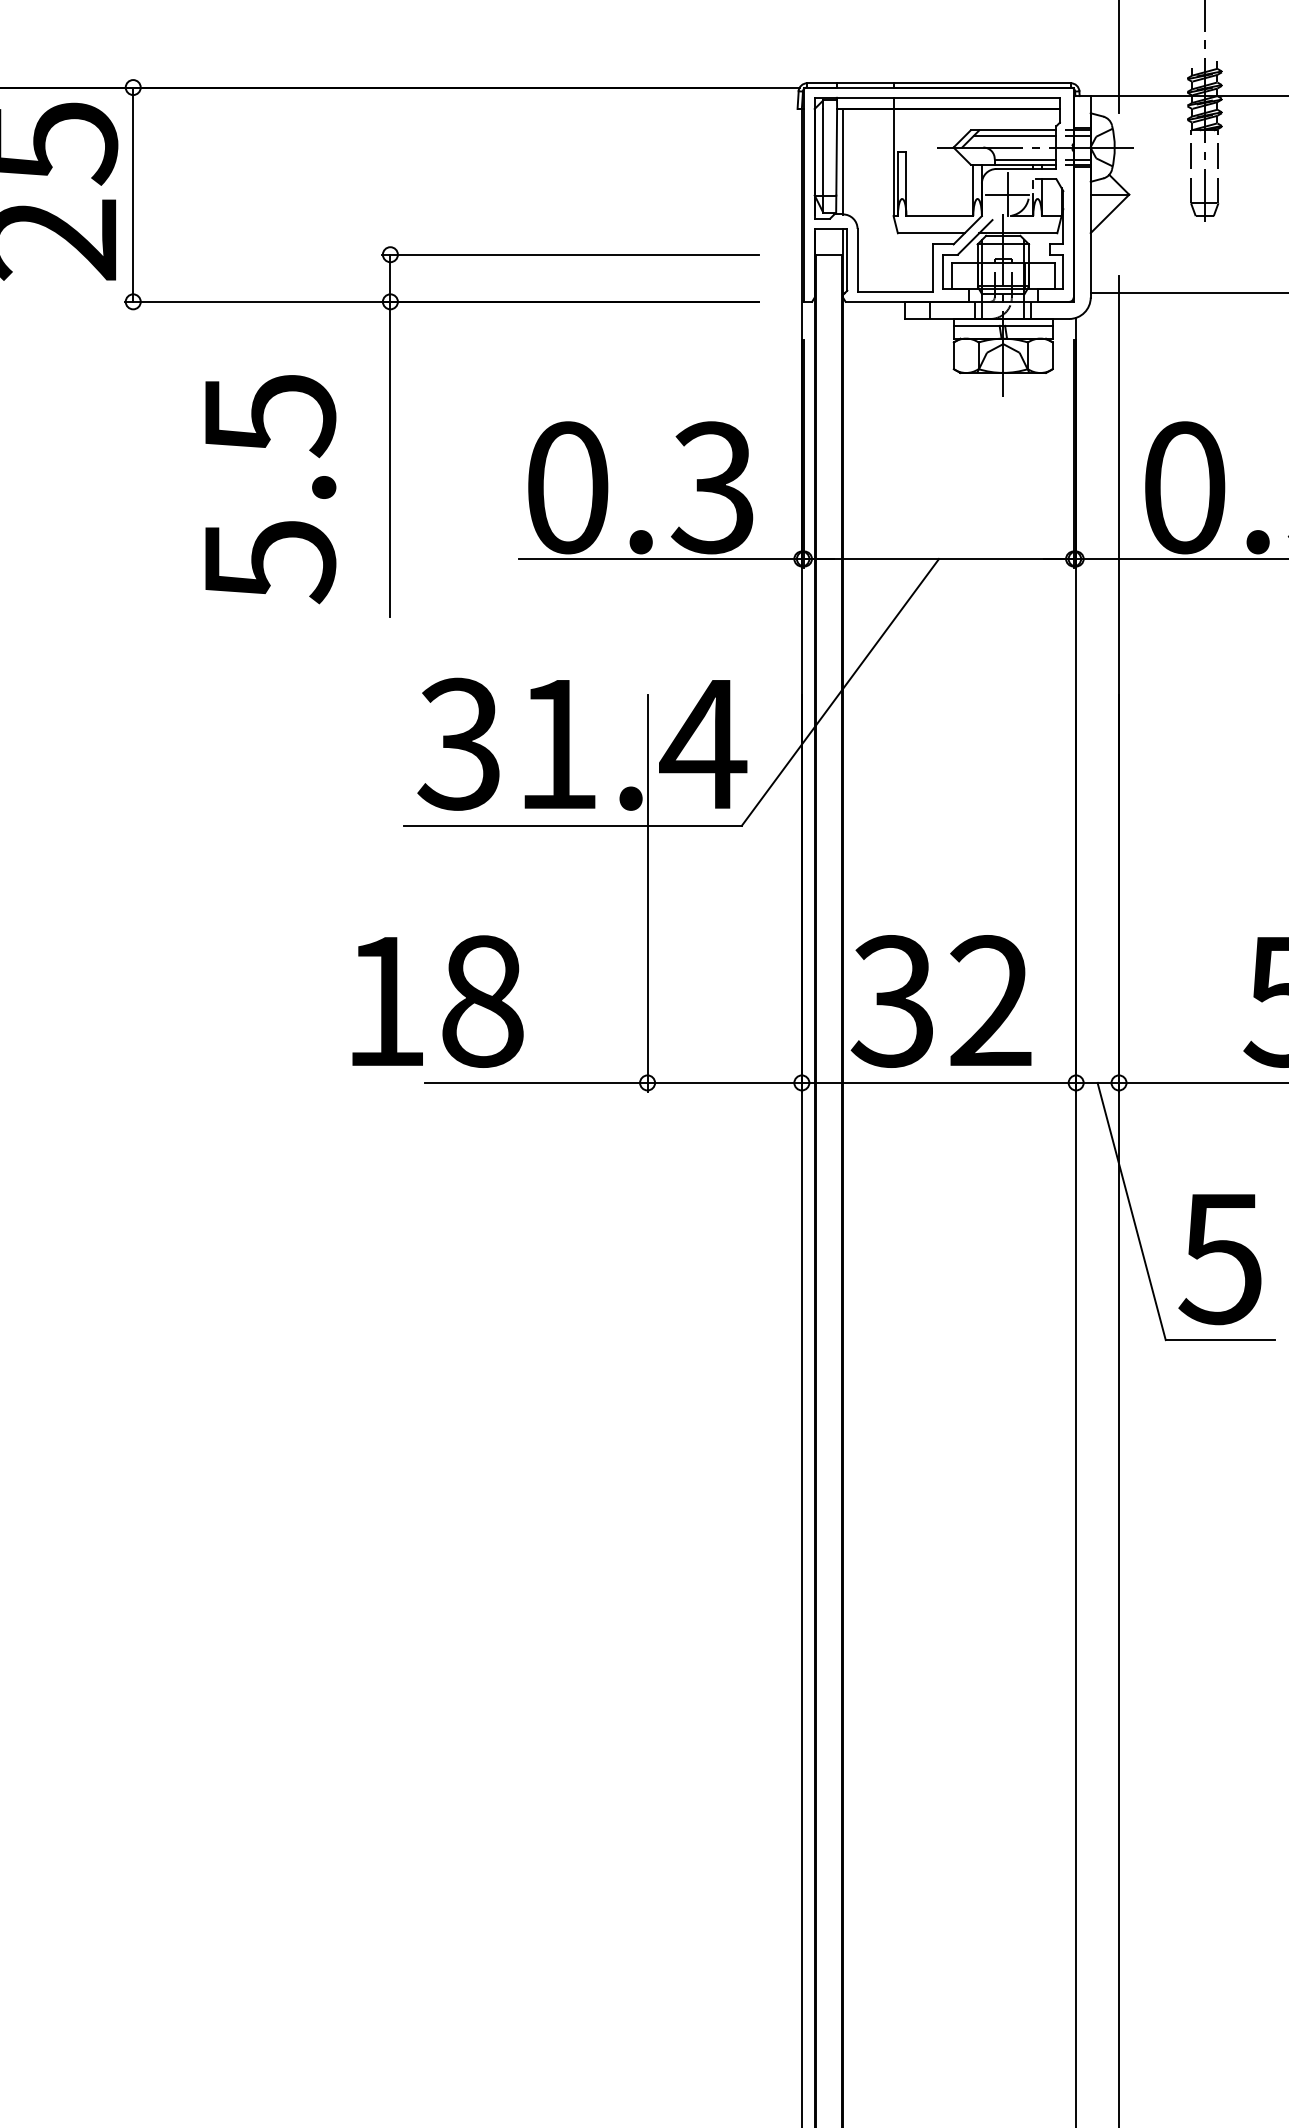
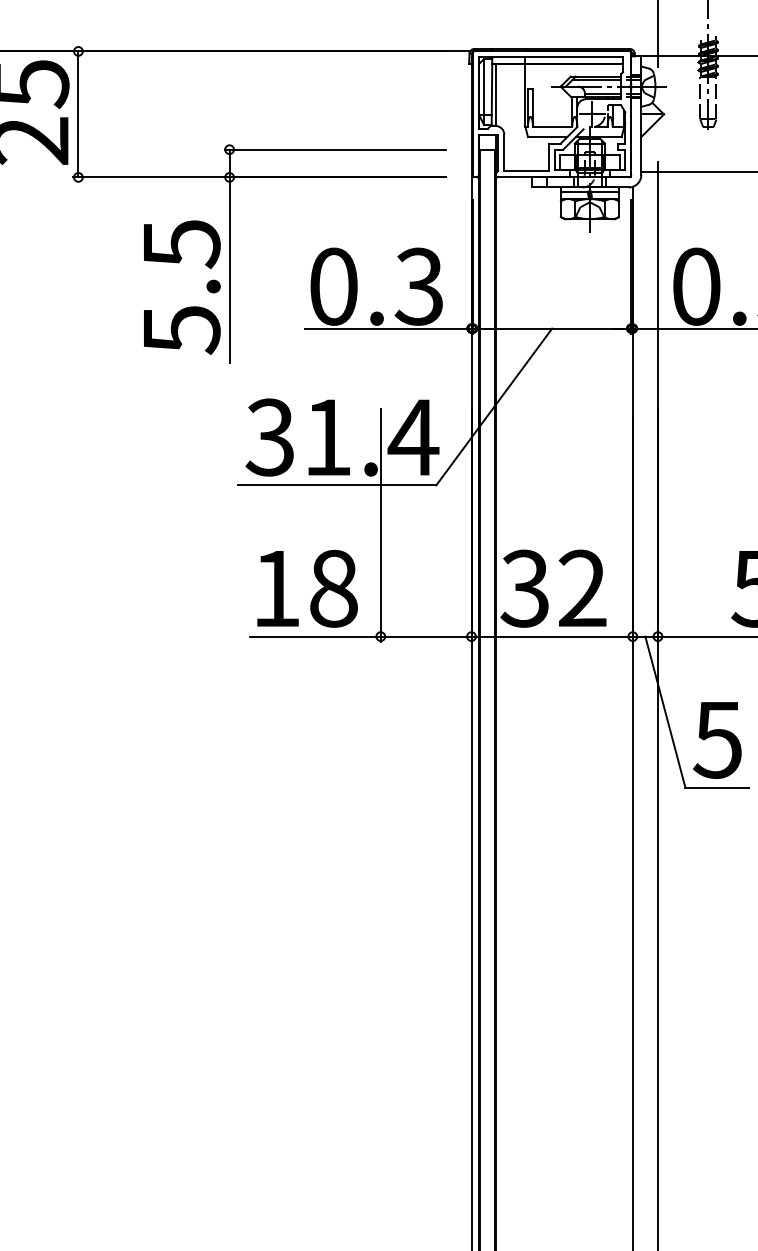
text: (271, 489) -> (182, 287), moved
text: (437, 1001) -> (307, 588), moved

